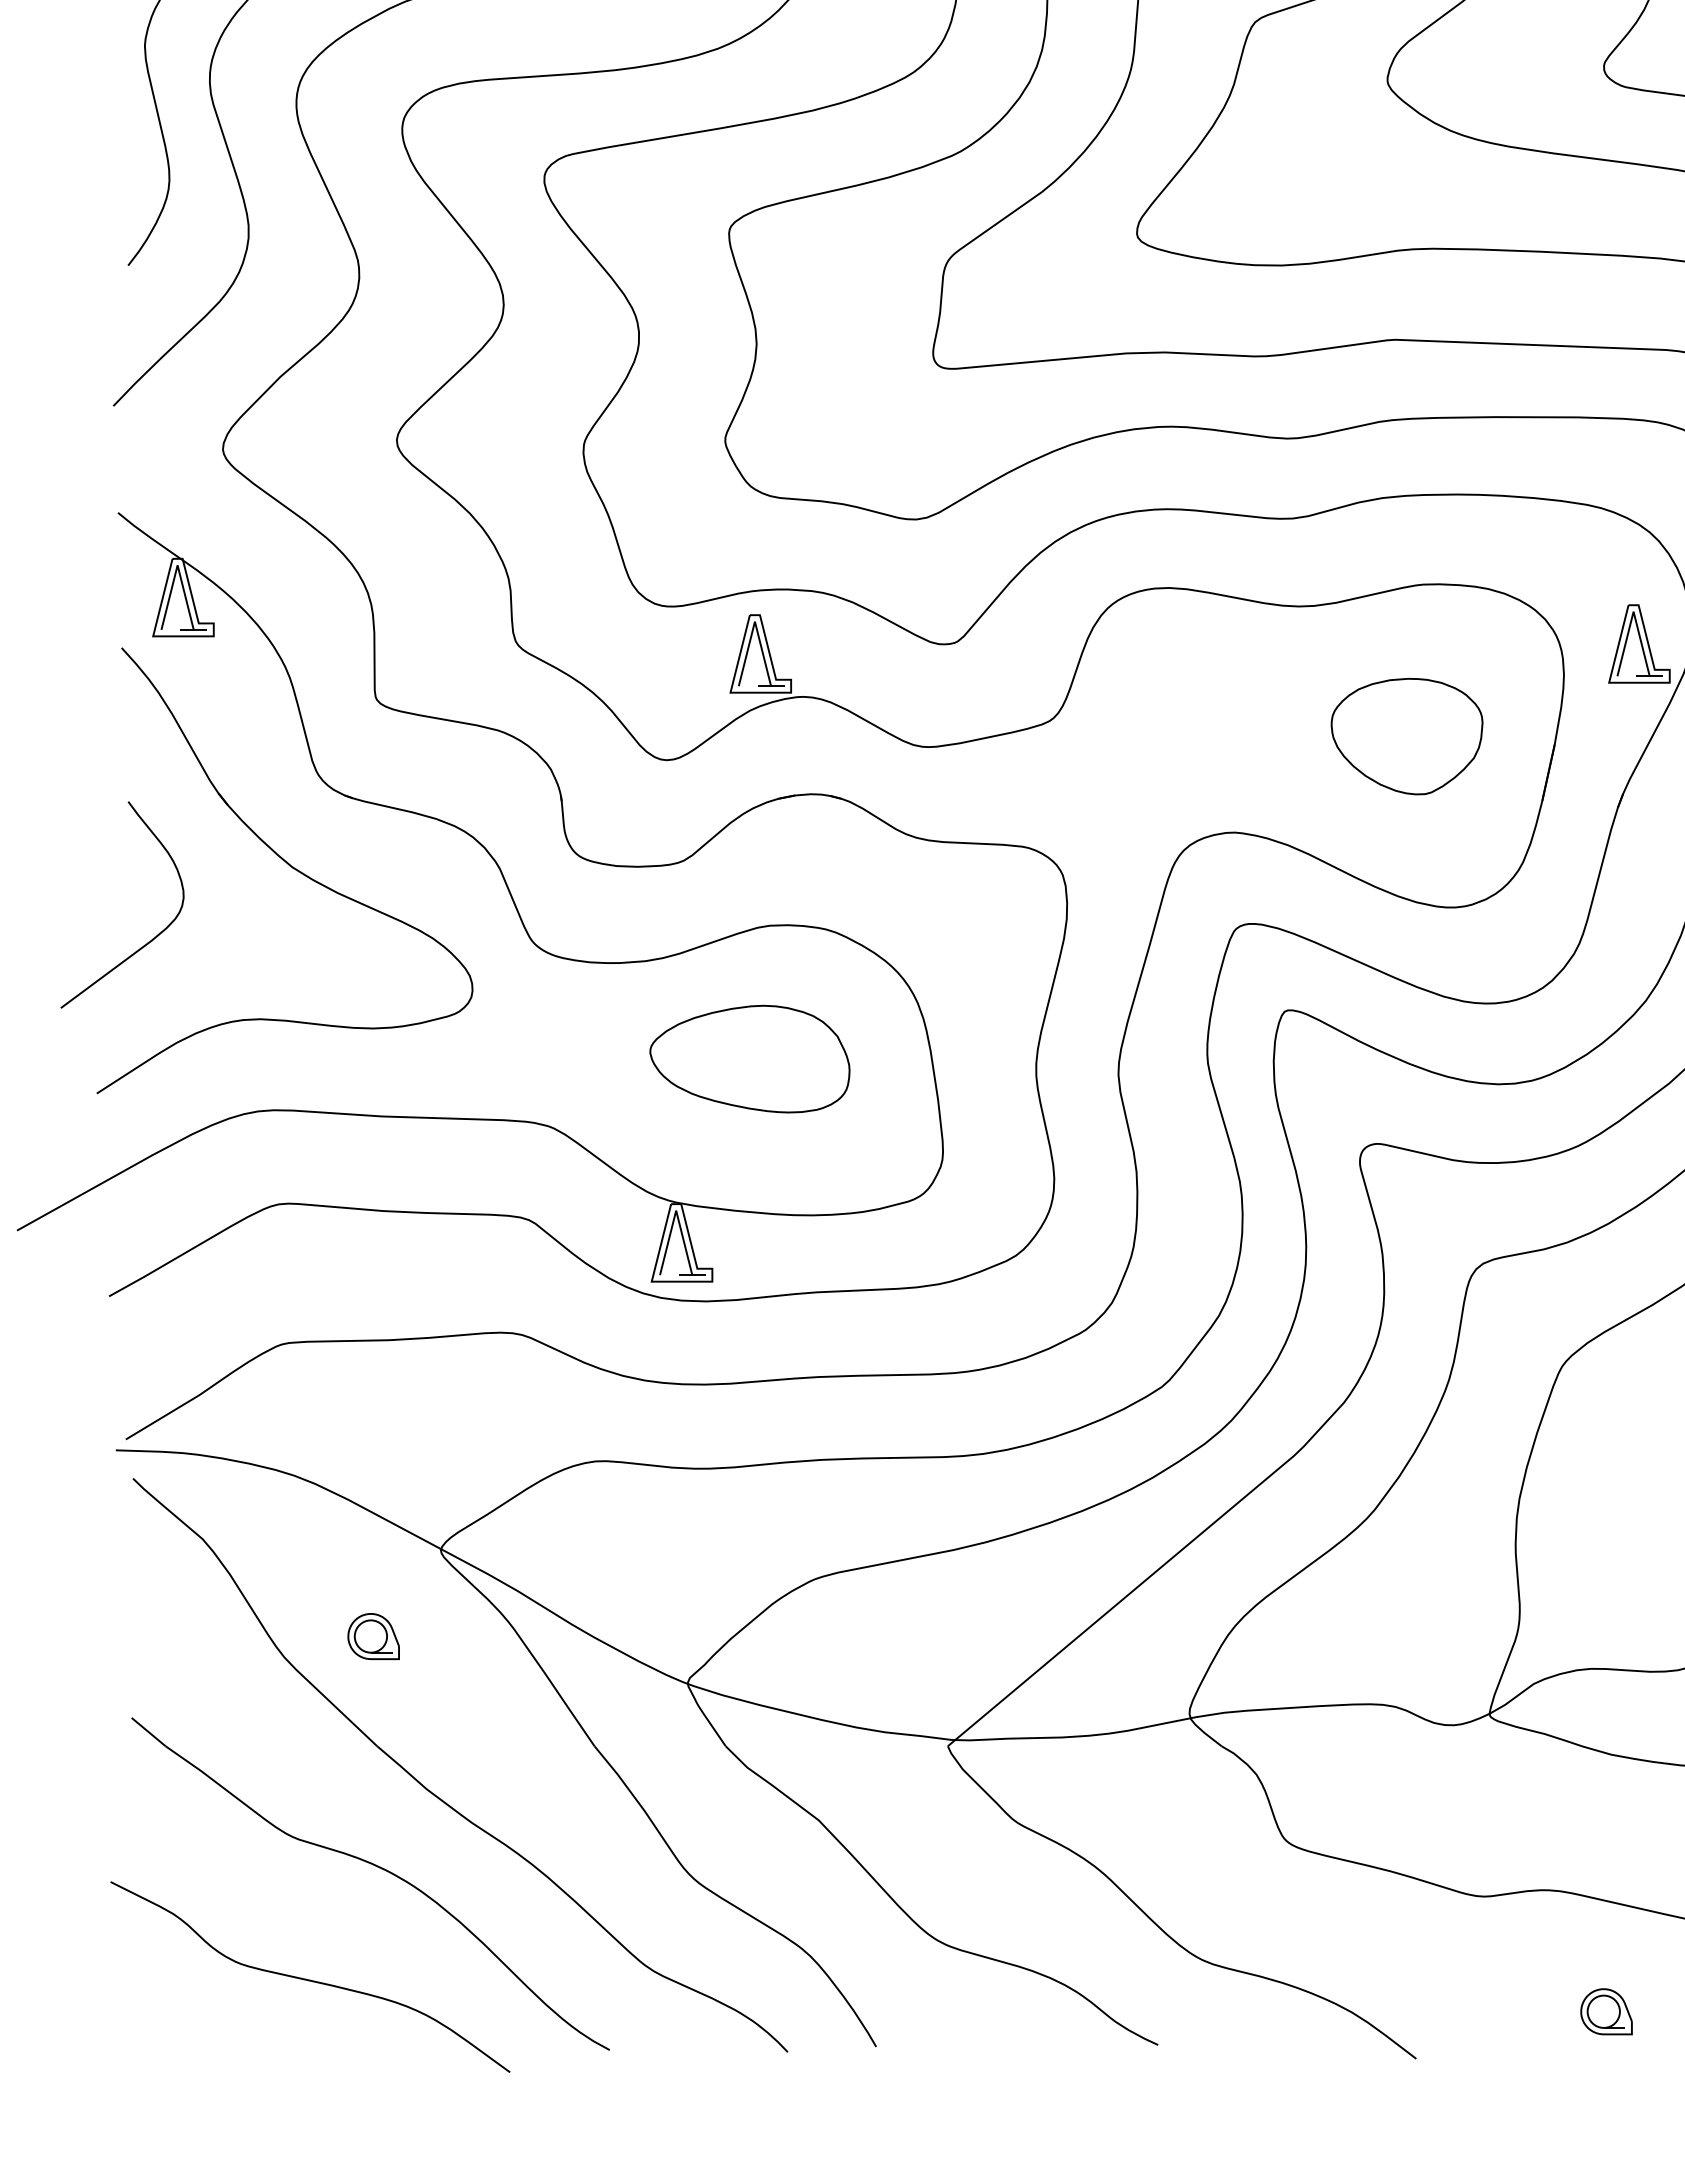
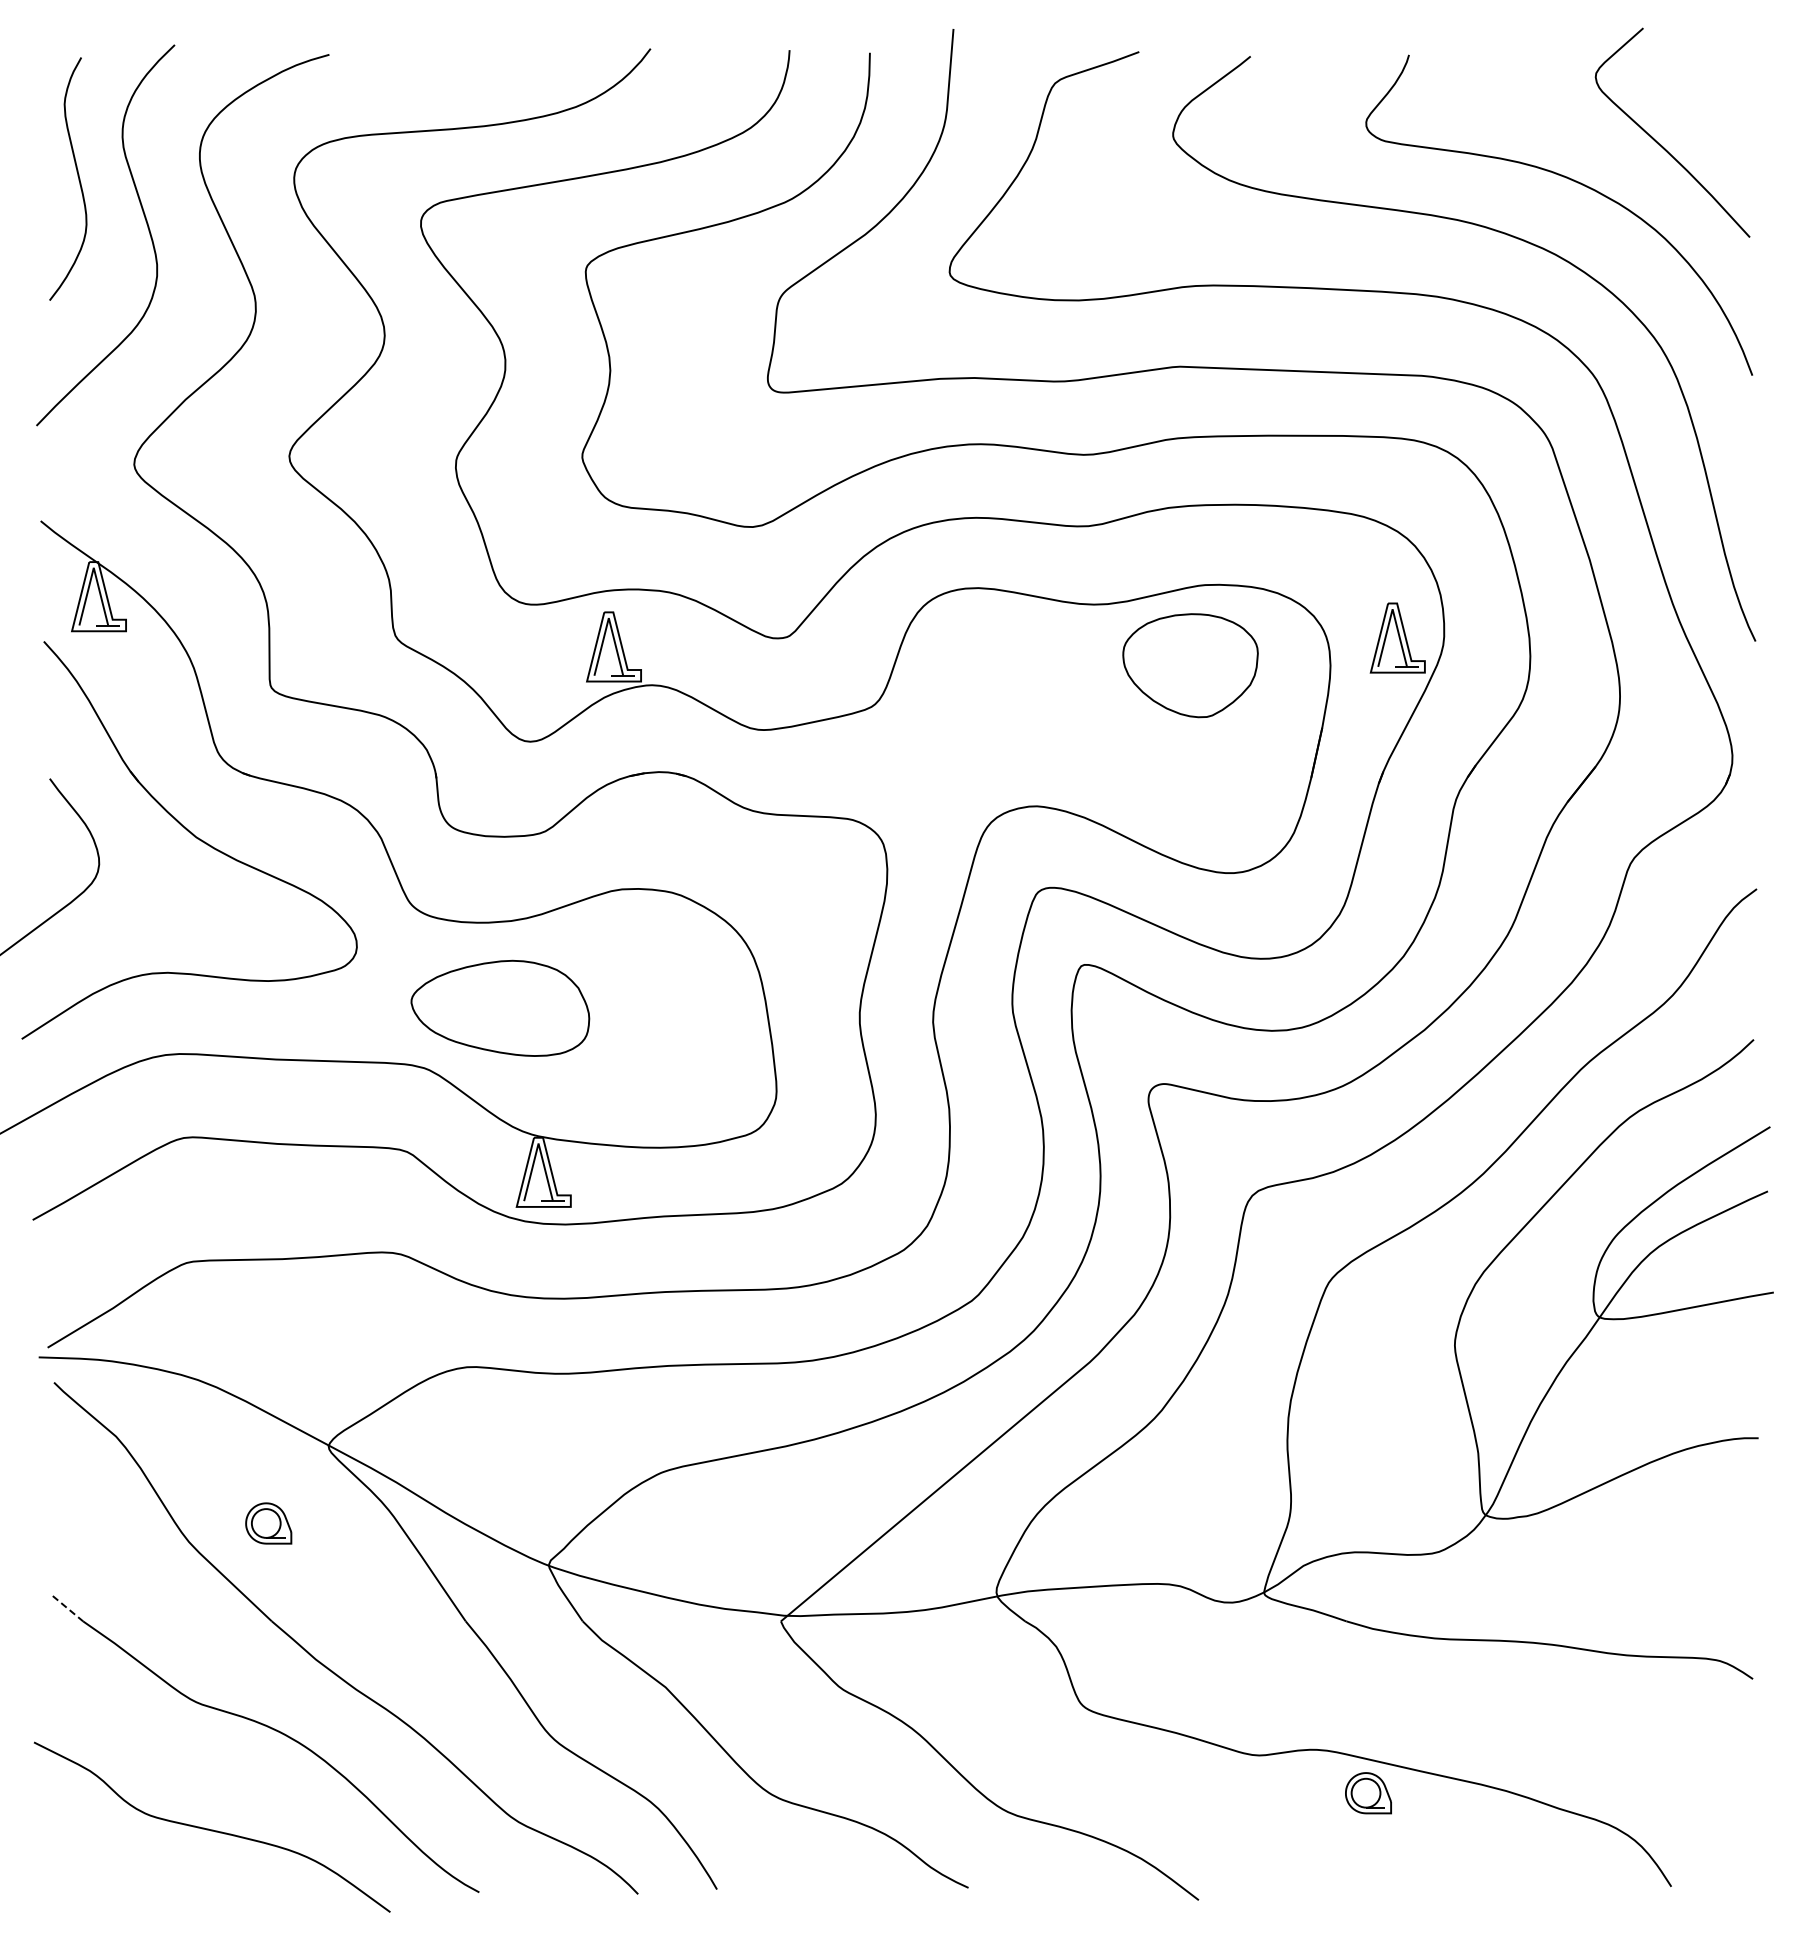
part: (1407, 736) -> (1190, 665), moved
part: (750, 1058) -> (500, 1007), moved
line: (148, 1731) -> (67, 1608), solid -> dashed
part: (1606, 2012) -> (1368, 1793), moved

